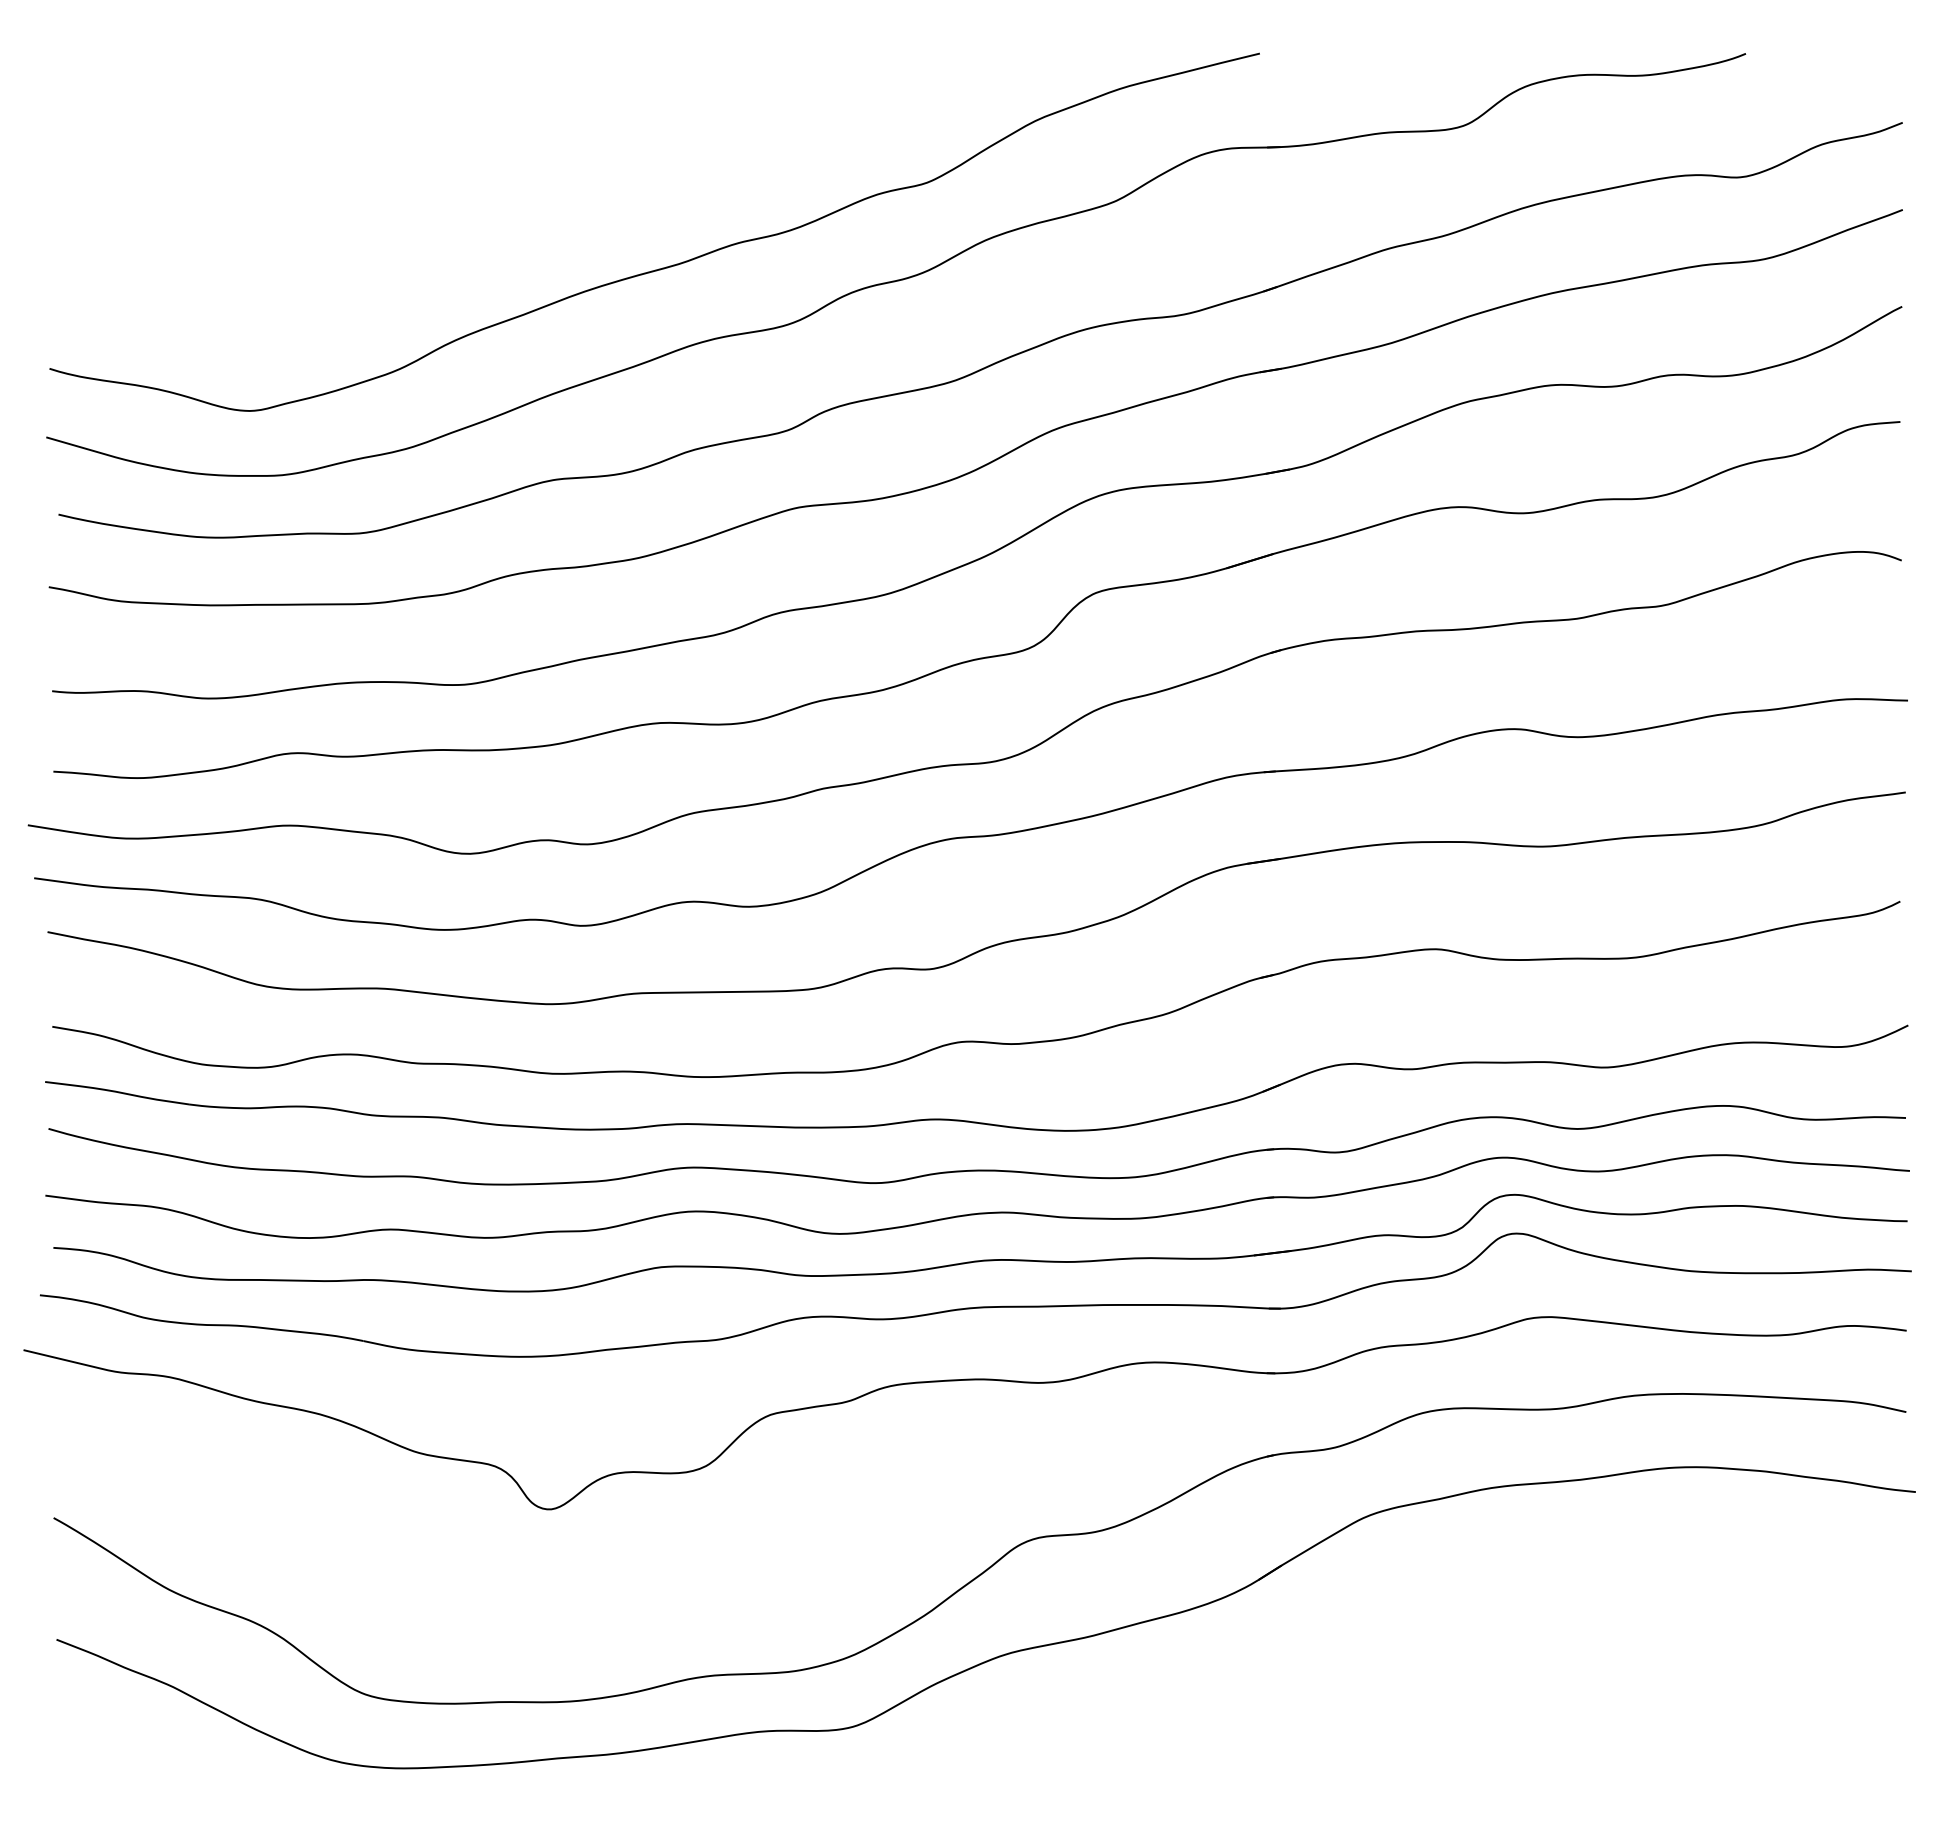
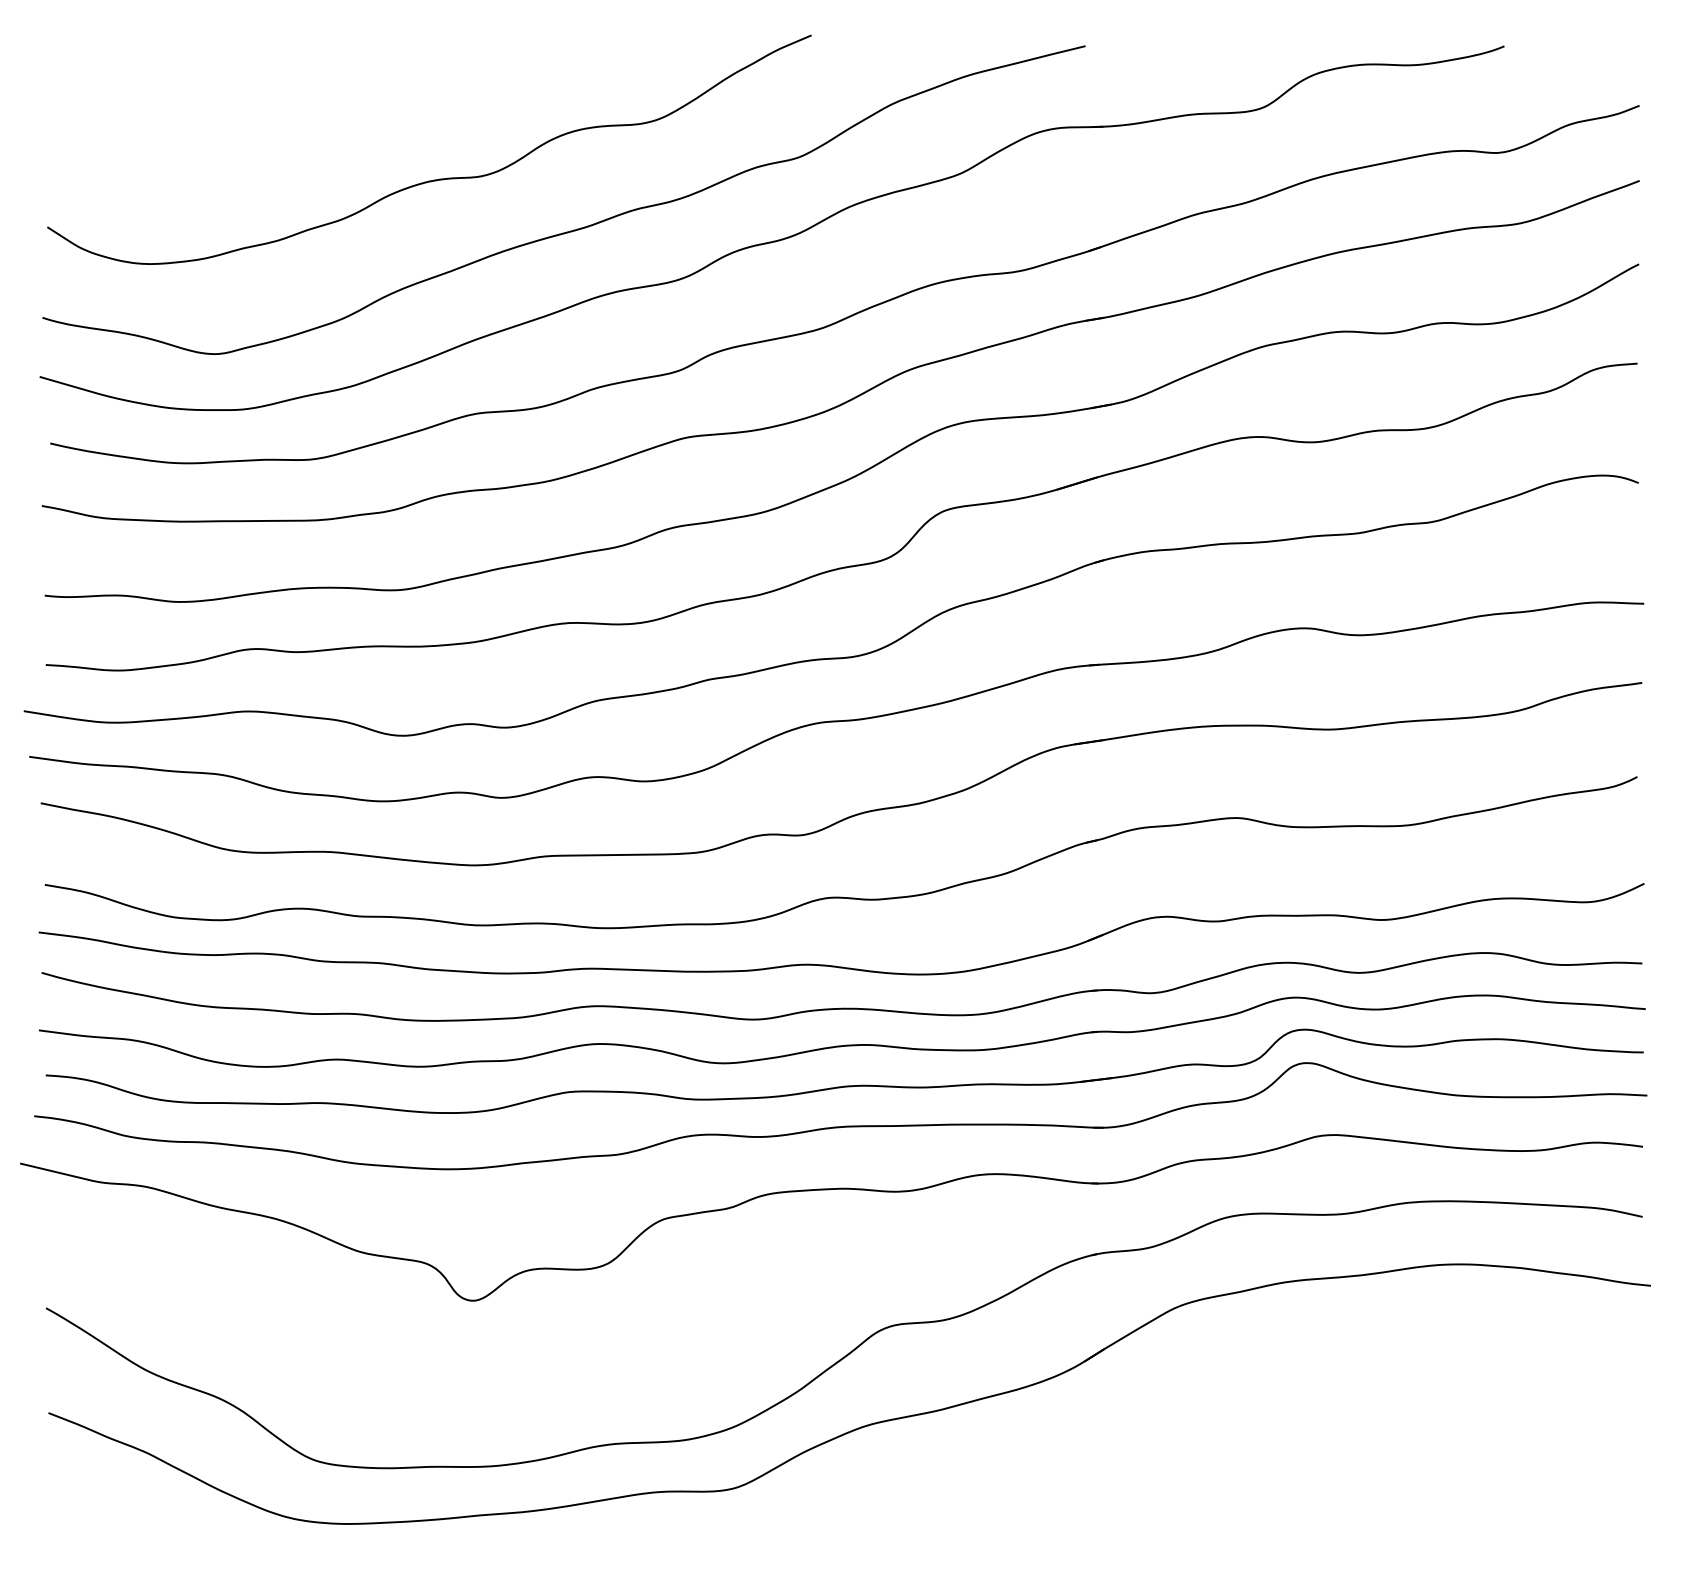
curve: (503, 208) -> (433, 179), added

